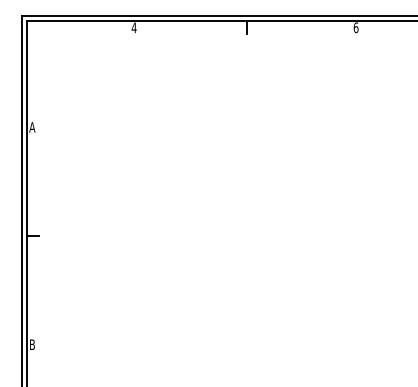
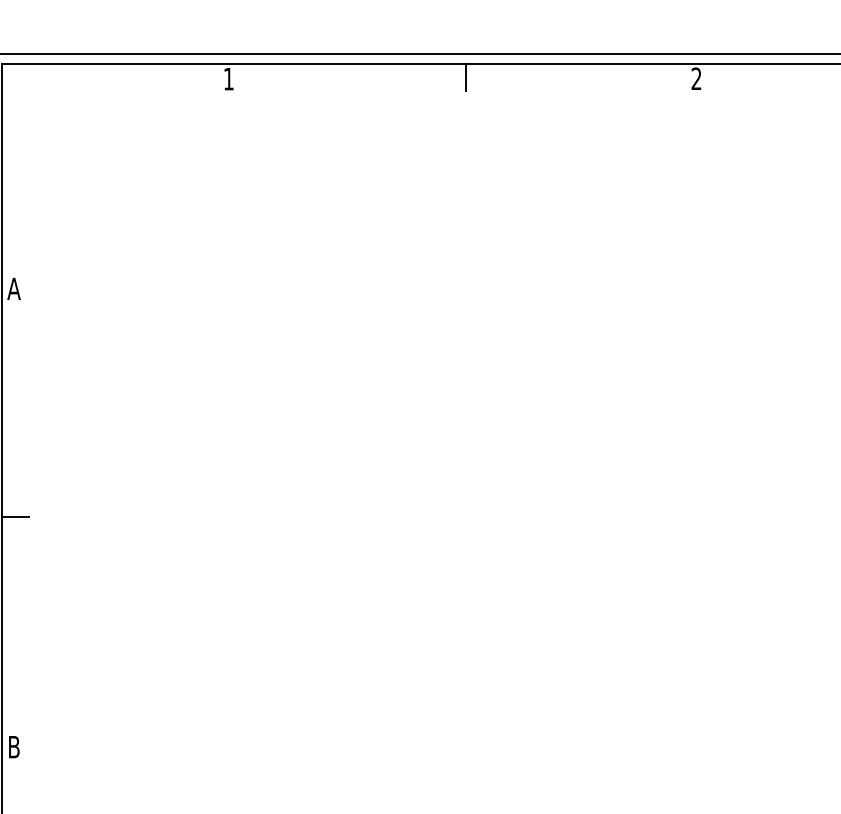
text: (133, 27) -> (227, 78), 4 -> 1
text: (355, 27) -> (695, 78), 6 -> 2

